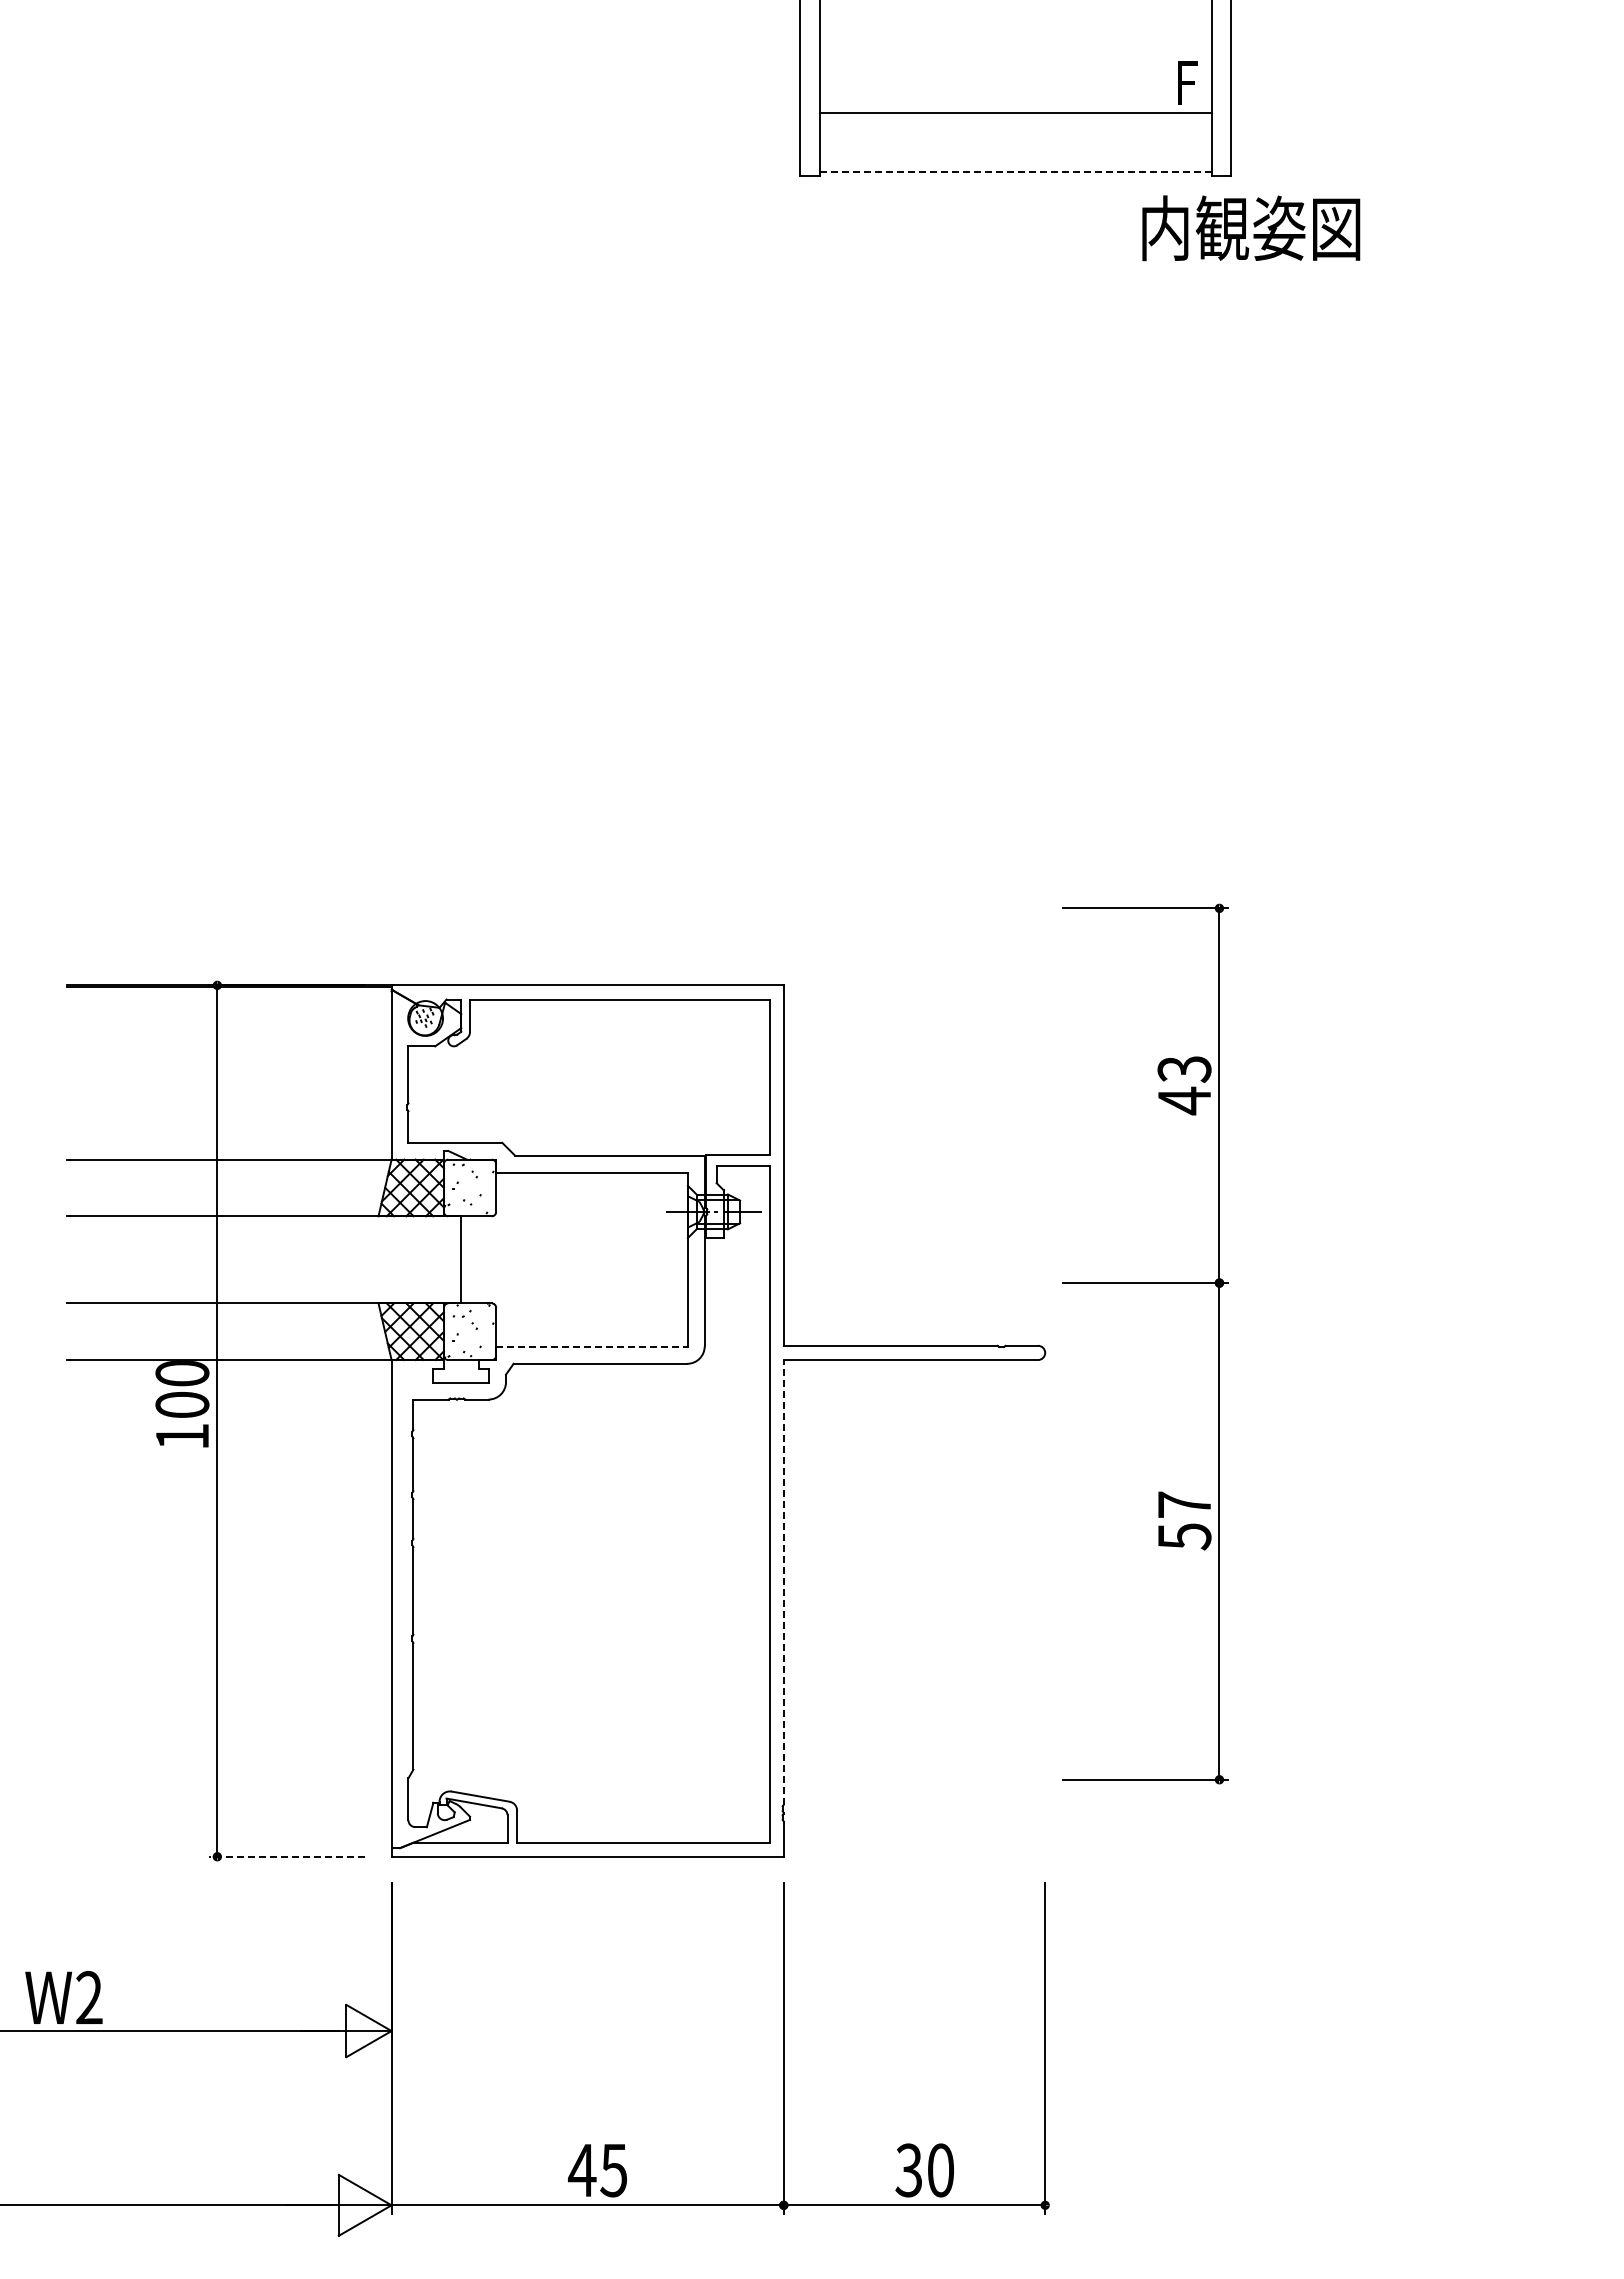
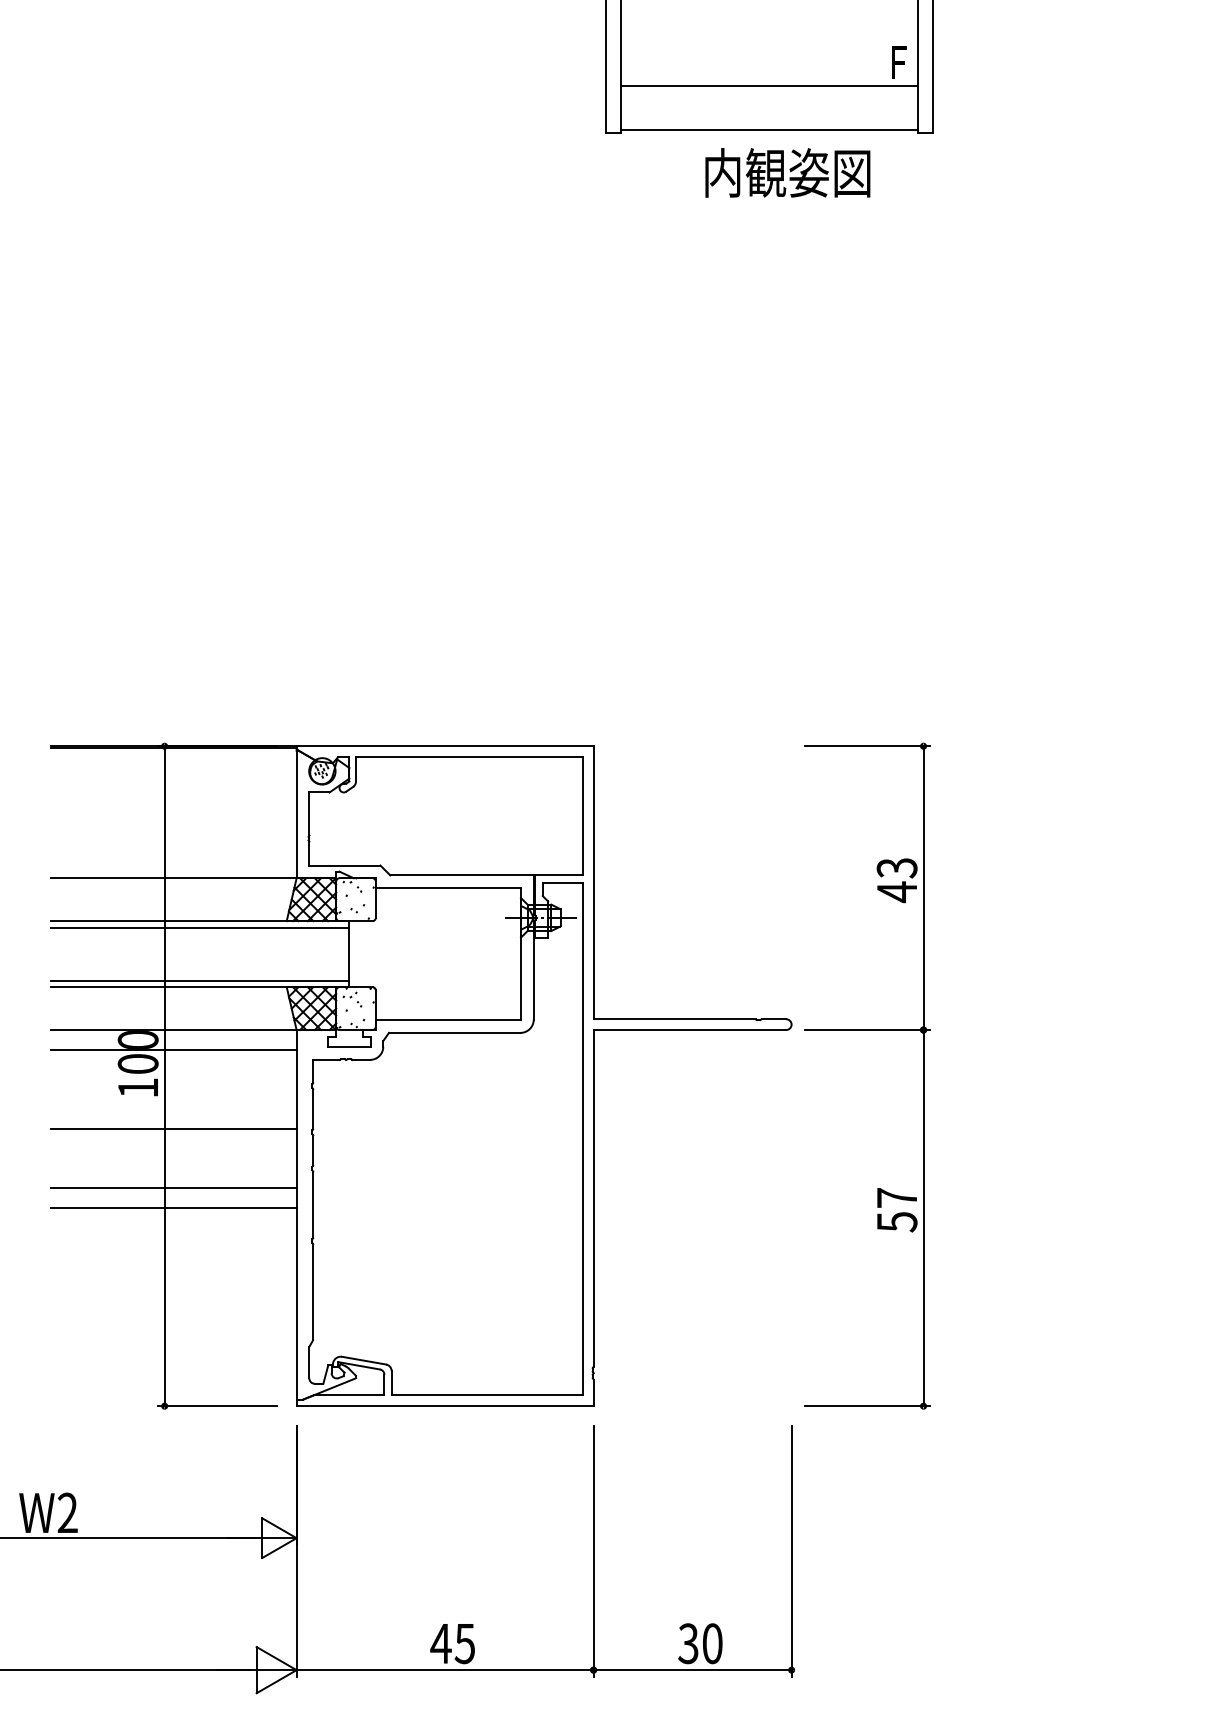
line: (1016, 171) -> (769, 129), dashed -> solid
text: (1251, 228) -> (788, 173), moved
line: (264, 1225) -> (200, 928), added
part: (1145, 1283) -> (867, 1030), moved
line: (264, 1294) -> (200, 980), added
line: (592, 1347) -> (448, 1020), dashed -> solid
line: (229, 1386) -> (173, 1050), added
line: (229, 1490) -> (173, 1128), added
line: (229, 1569) -> (173, 1188), added
line: (783, 1581) -> (593, 1197), dashed -> solid
line: (229, 1595) -> (173, 1208), added
line: (286, 1856) -> (217, 1405), dashed -> solid

